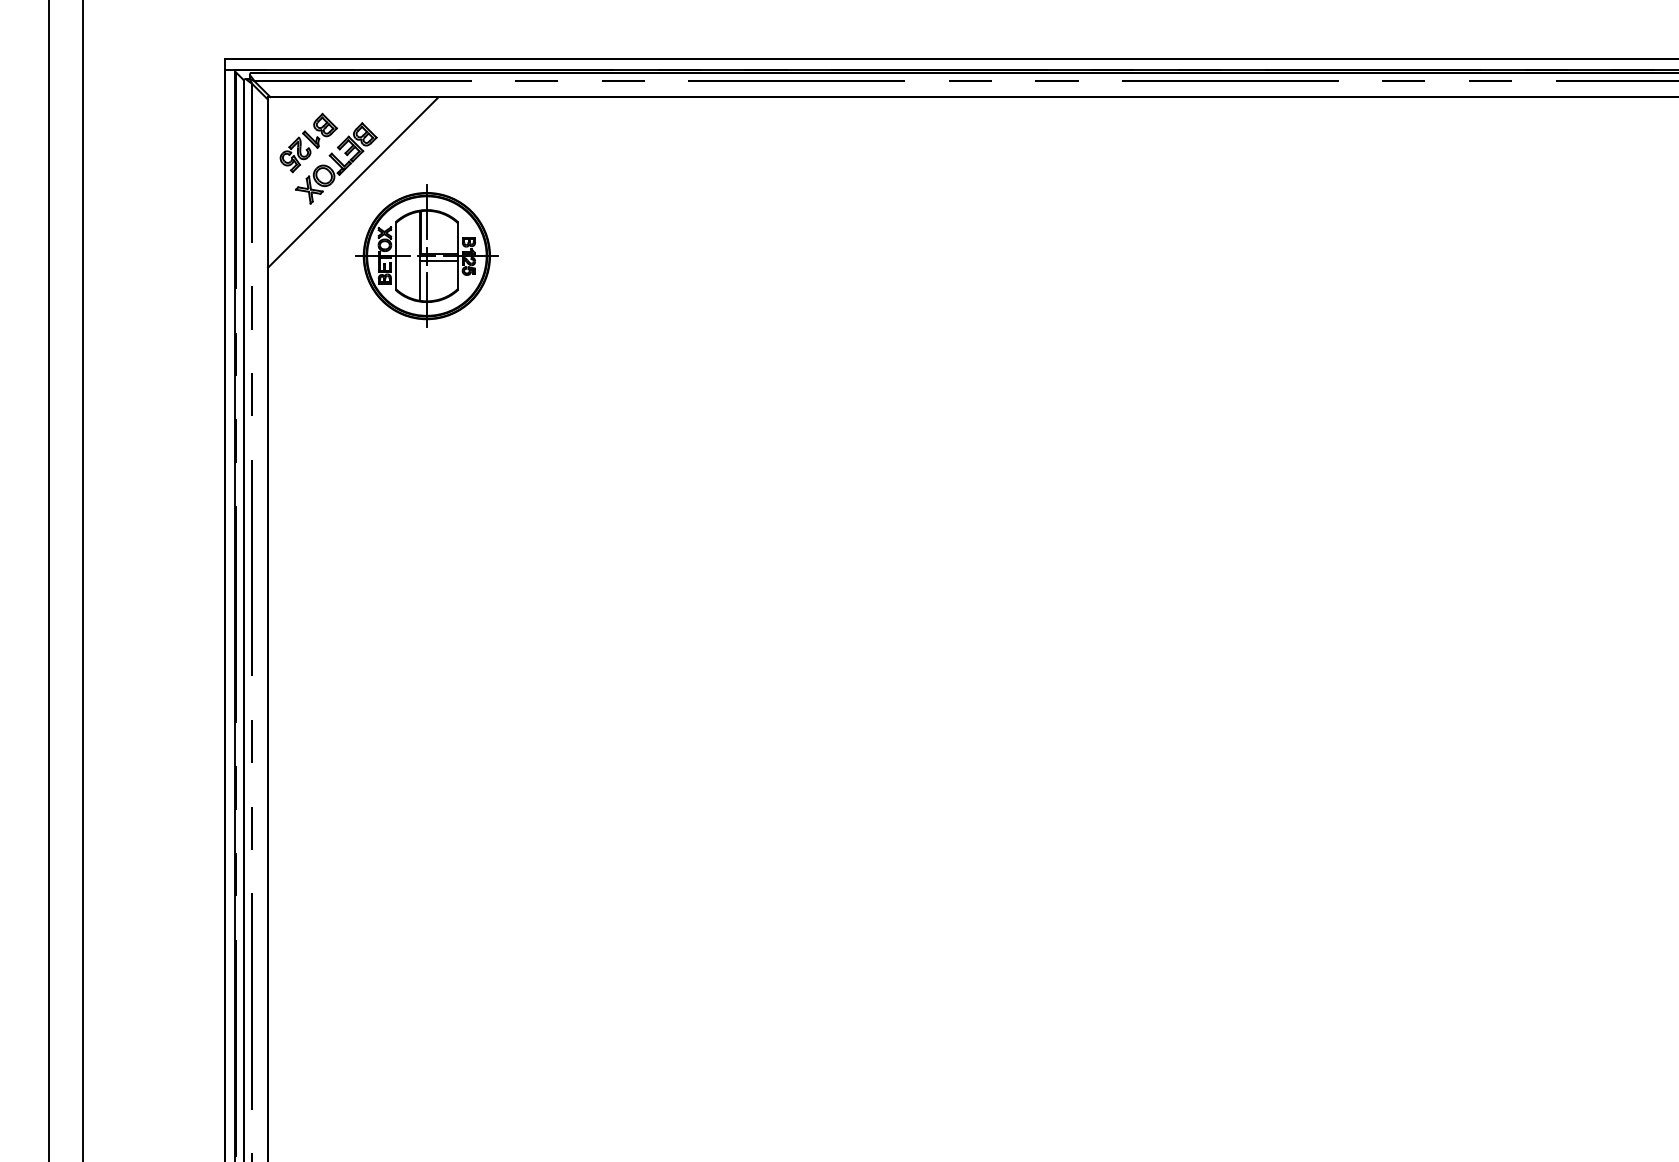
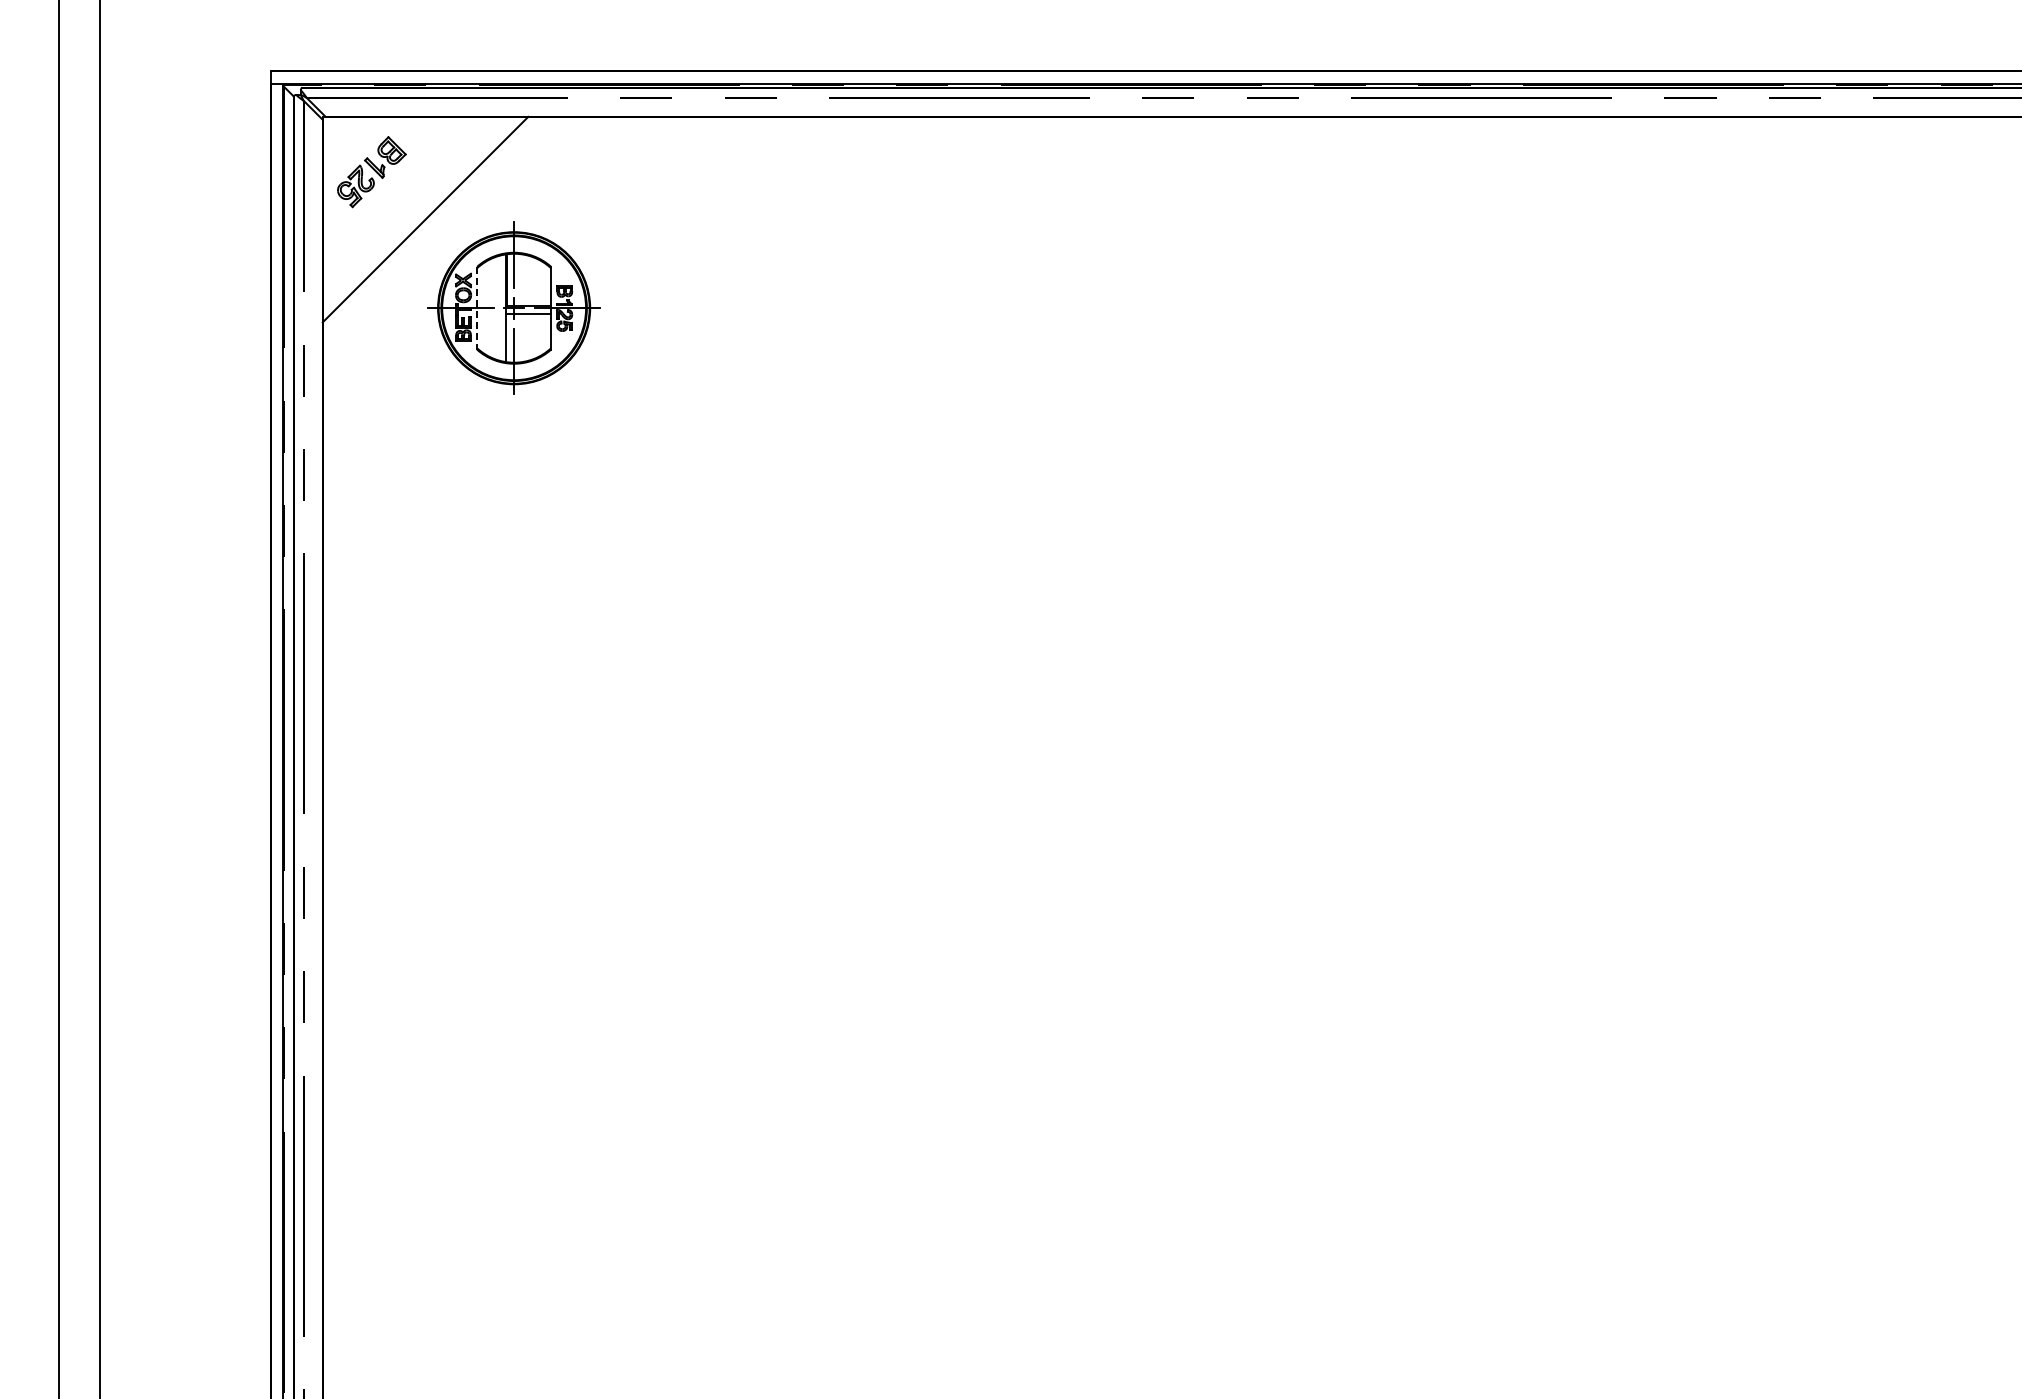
part: (335, 163) -> (404, 196), removed
line: (396, 256) -> (477, 308), solid -> dashed

